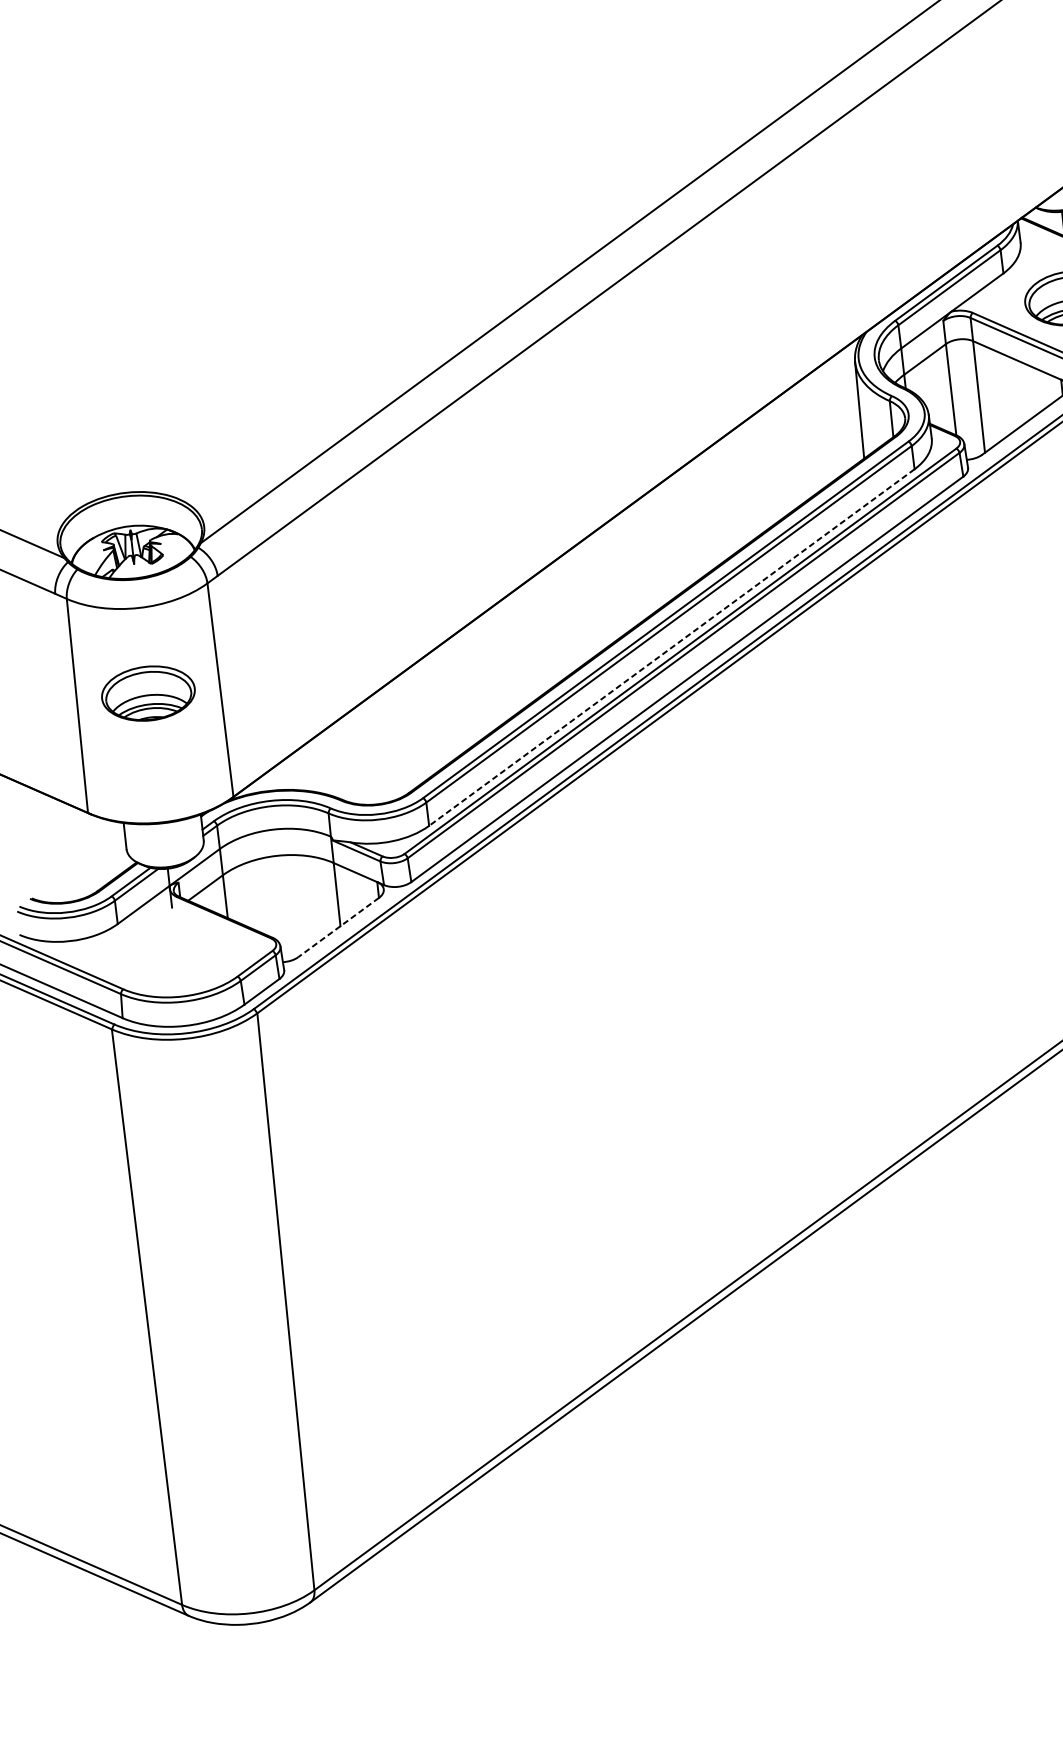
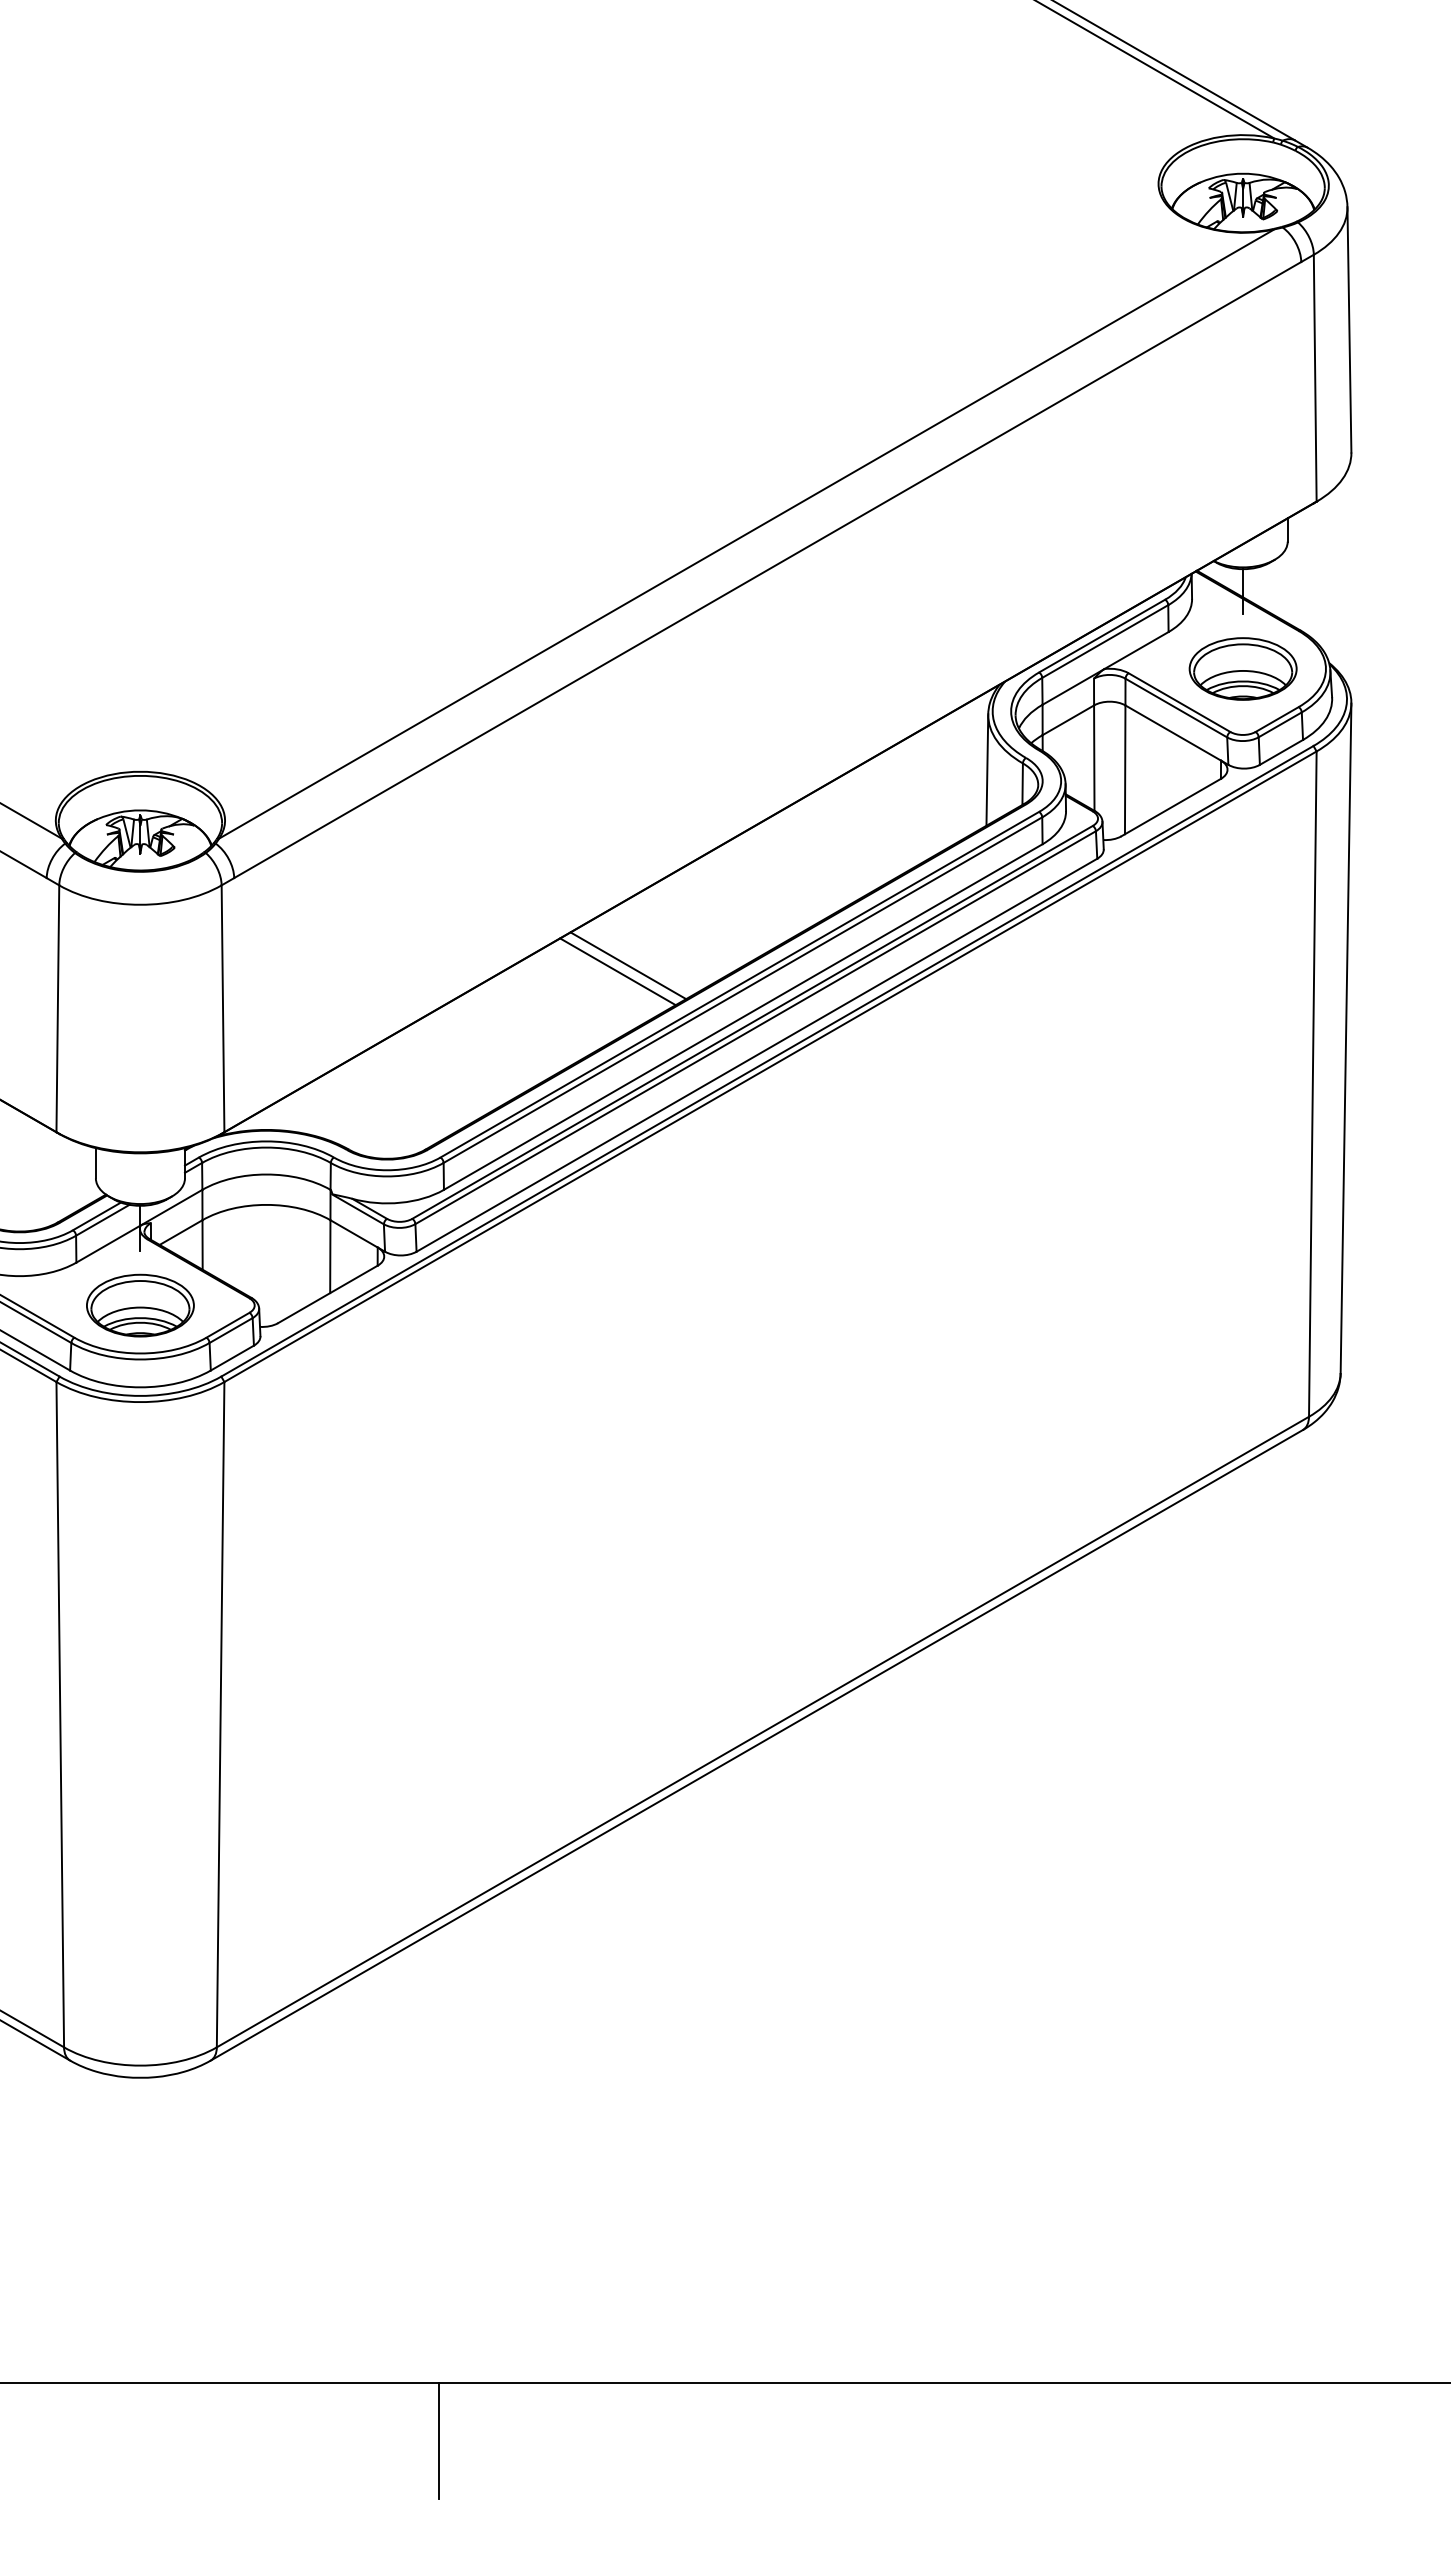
line: (567, 613) -> (628, 965), added
line: (558, 620) -> (617, 971), added
line: (672, 647) -> (743, 1017), dashed -> solid
part: (148, 693) -> (140, 1305), moved
line: (338, 927) -> (327, 1294), dashed -> solid

